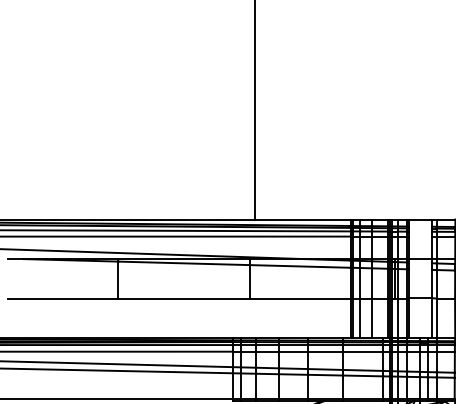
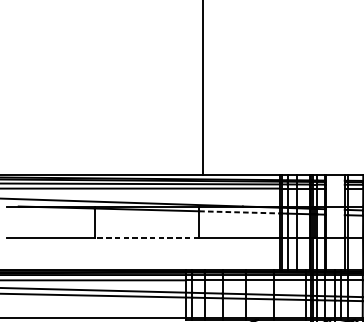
line: (300, 266) -> (239, 212), solid -> dashed
line: (184, 298) -> (147, 237), solid -> dashed

